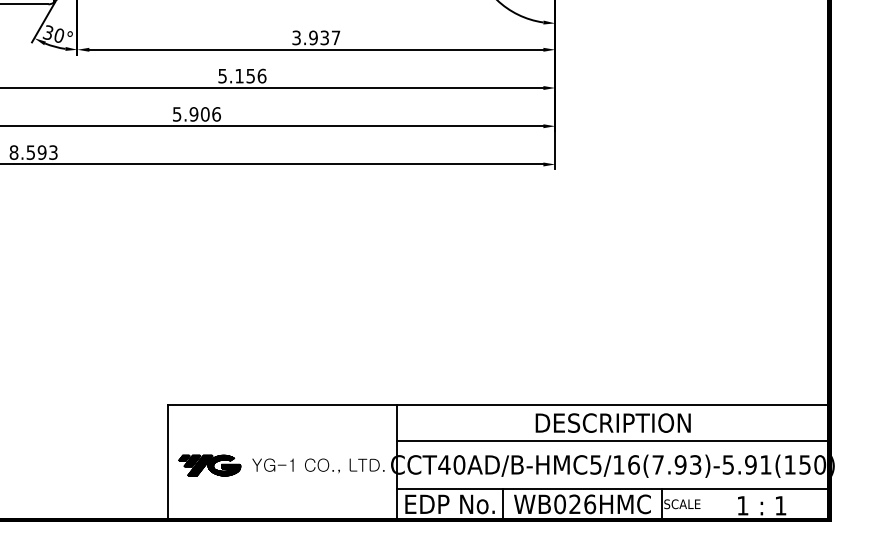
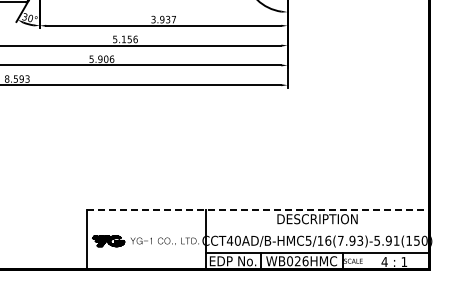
line: (499, 404) -> (258, 209), solid -> dashed
line: (613, 441) -> (317, 228), removed
text: (742, 504) -> (384, 261), 1 -> 4

